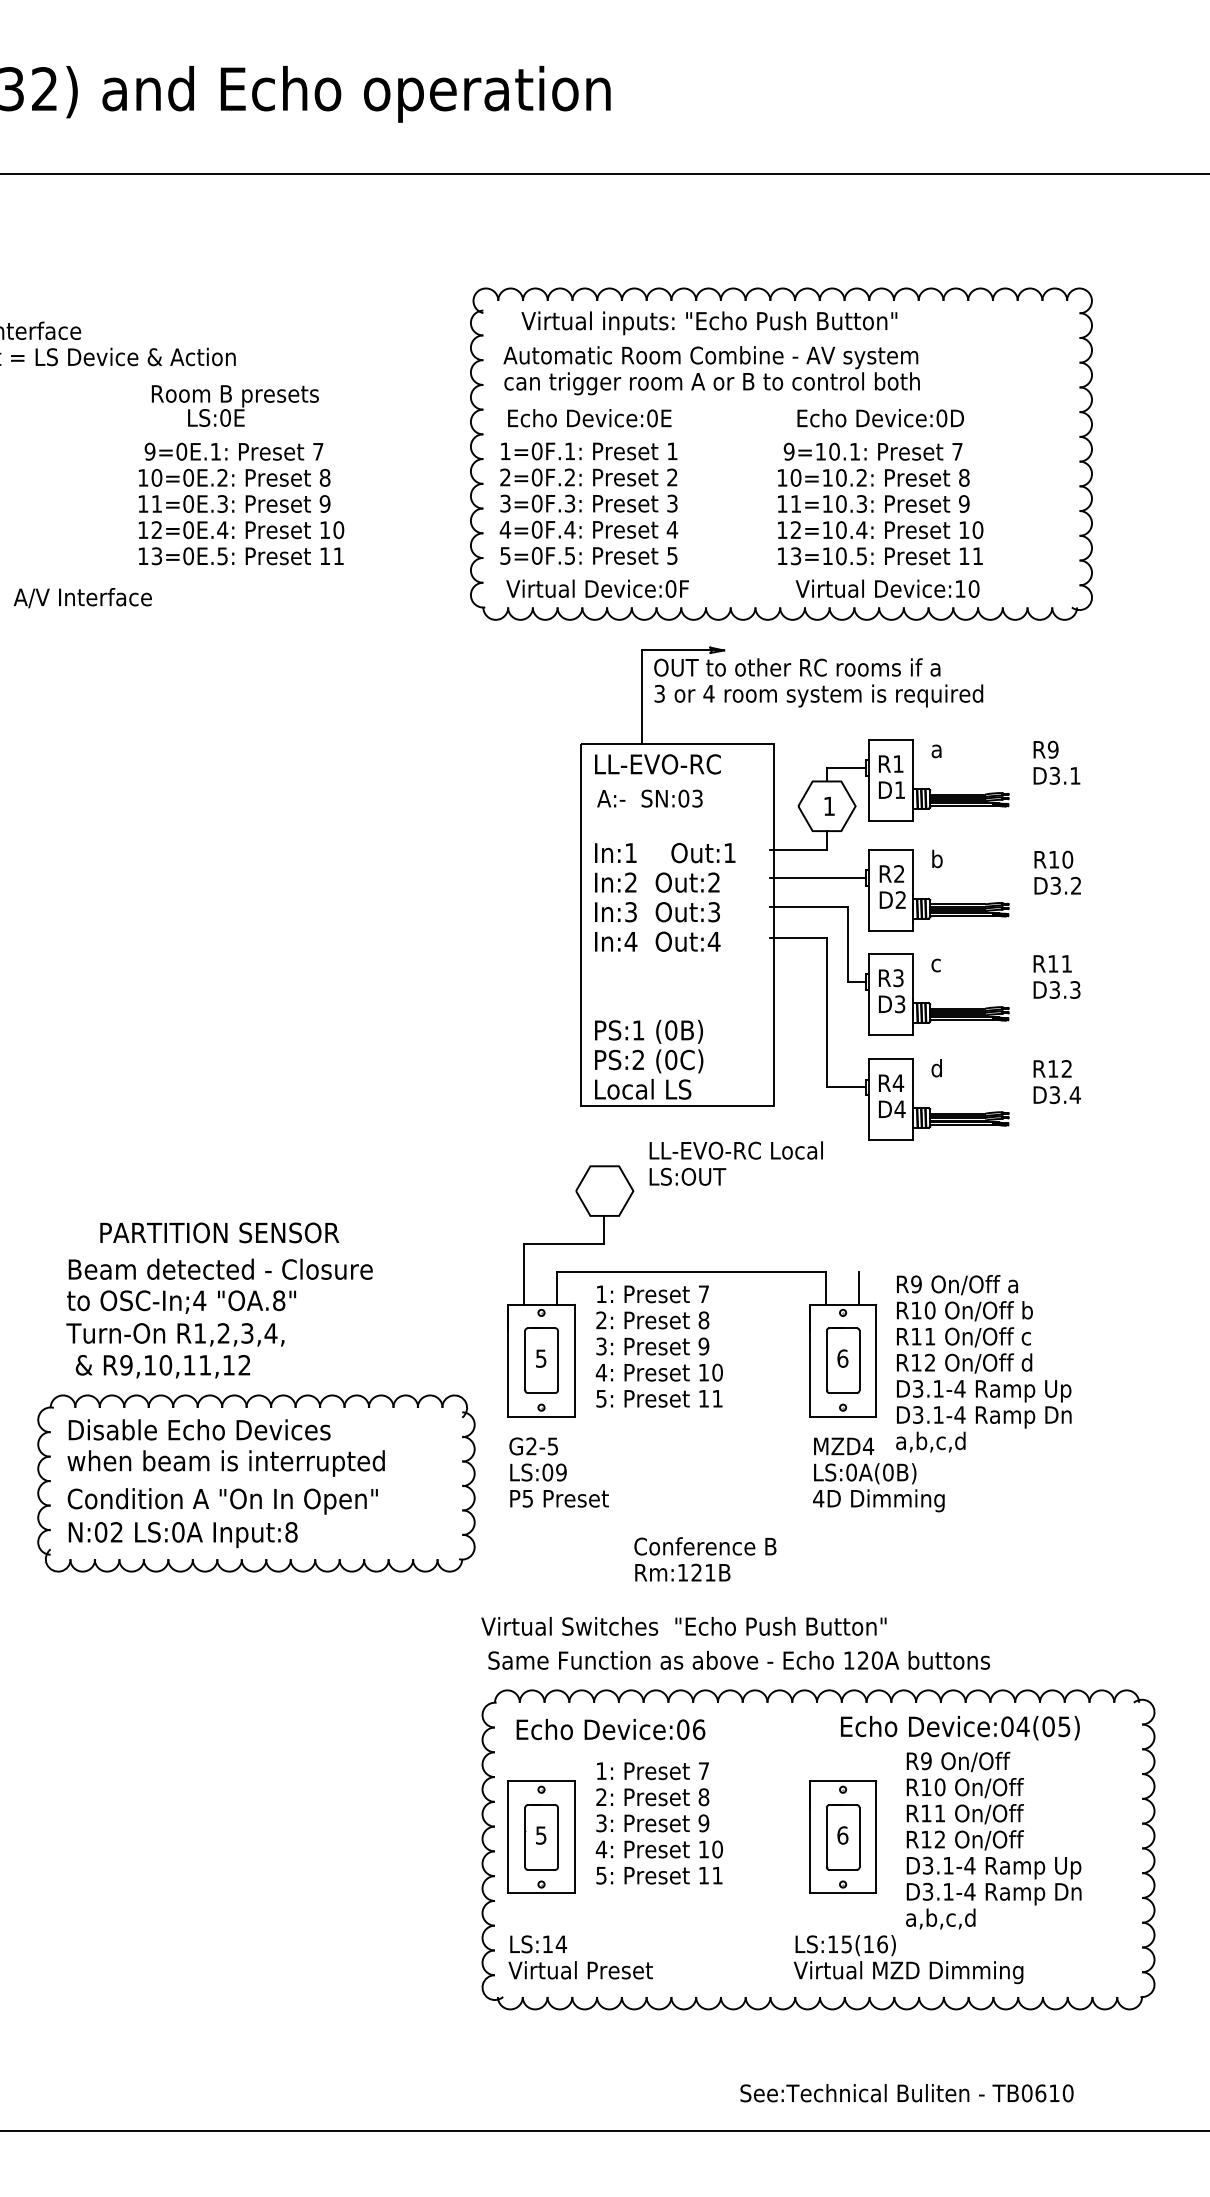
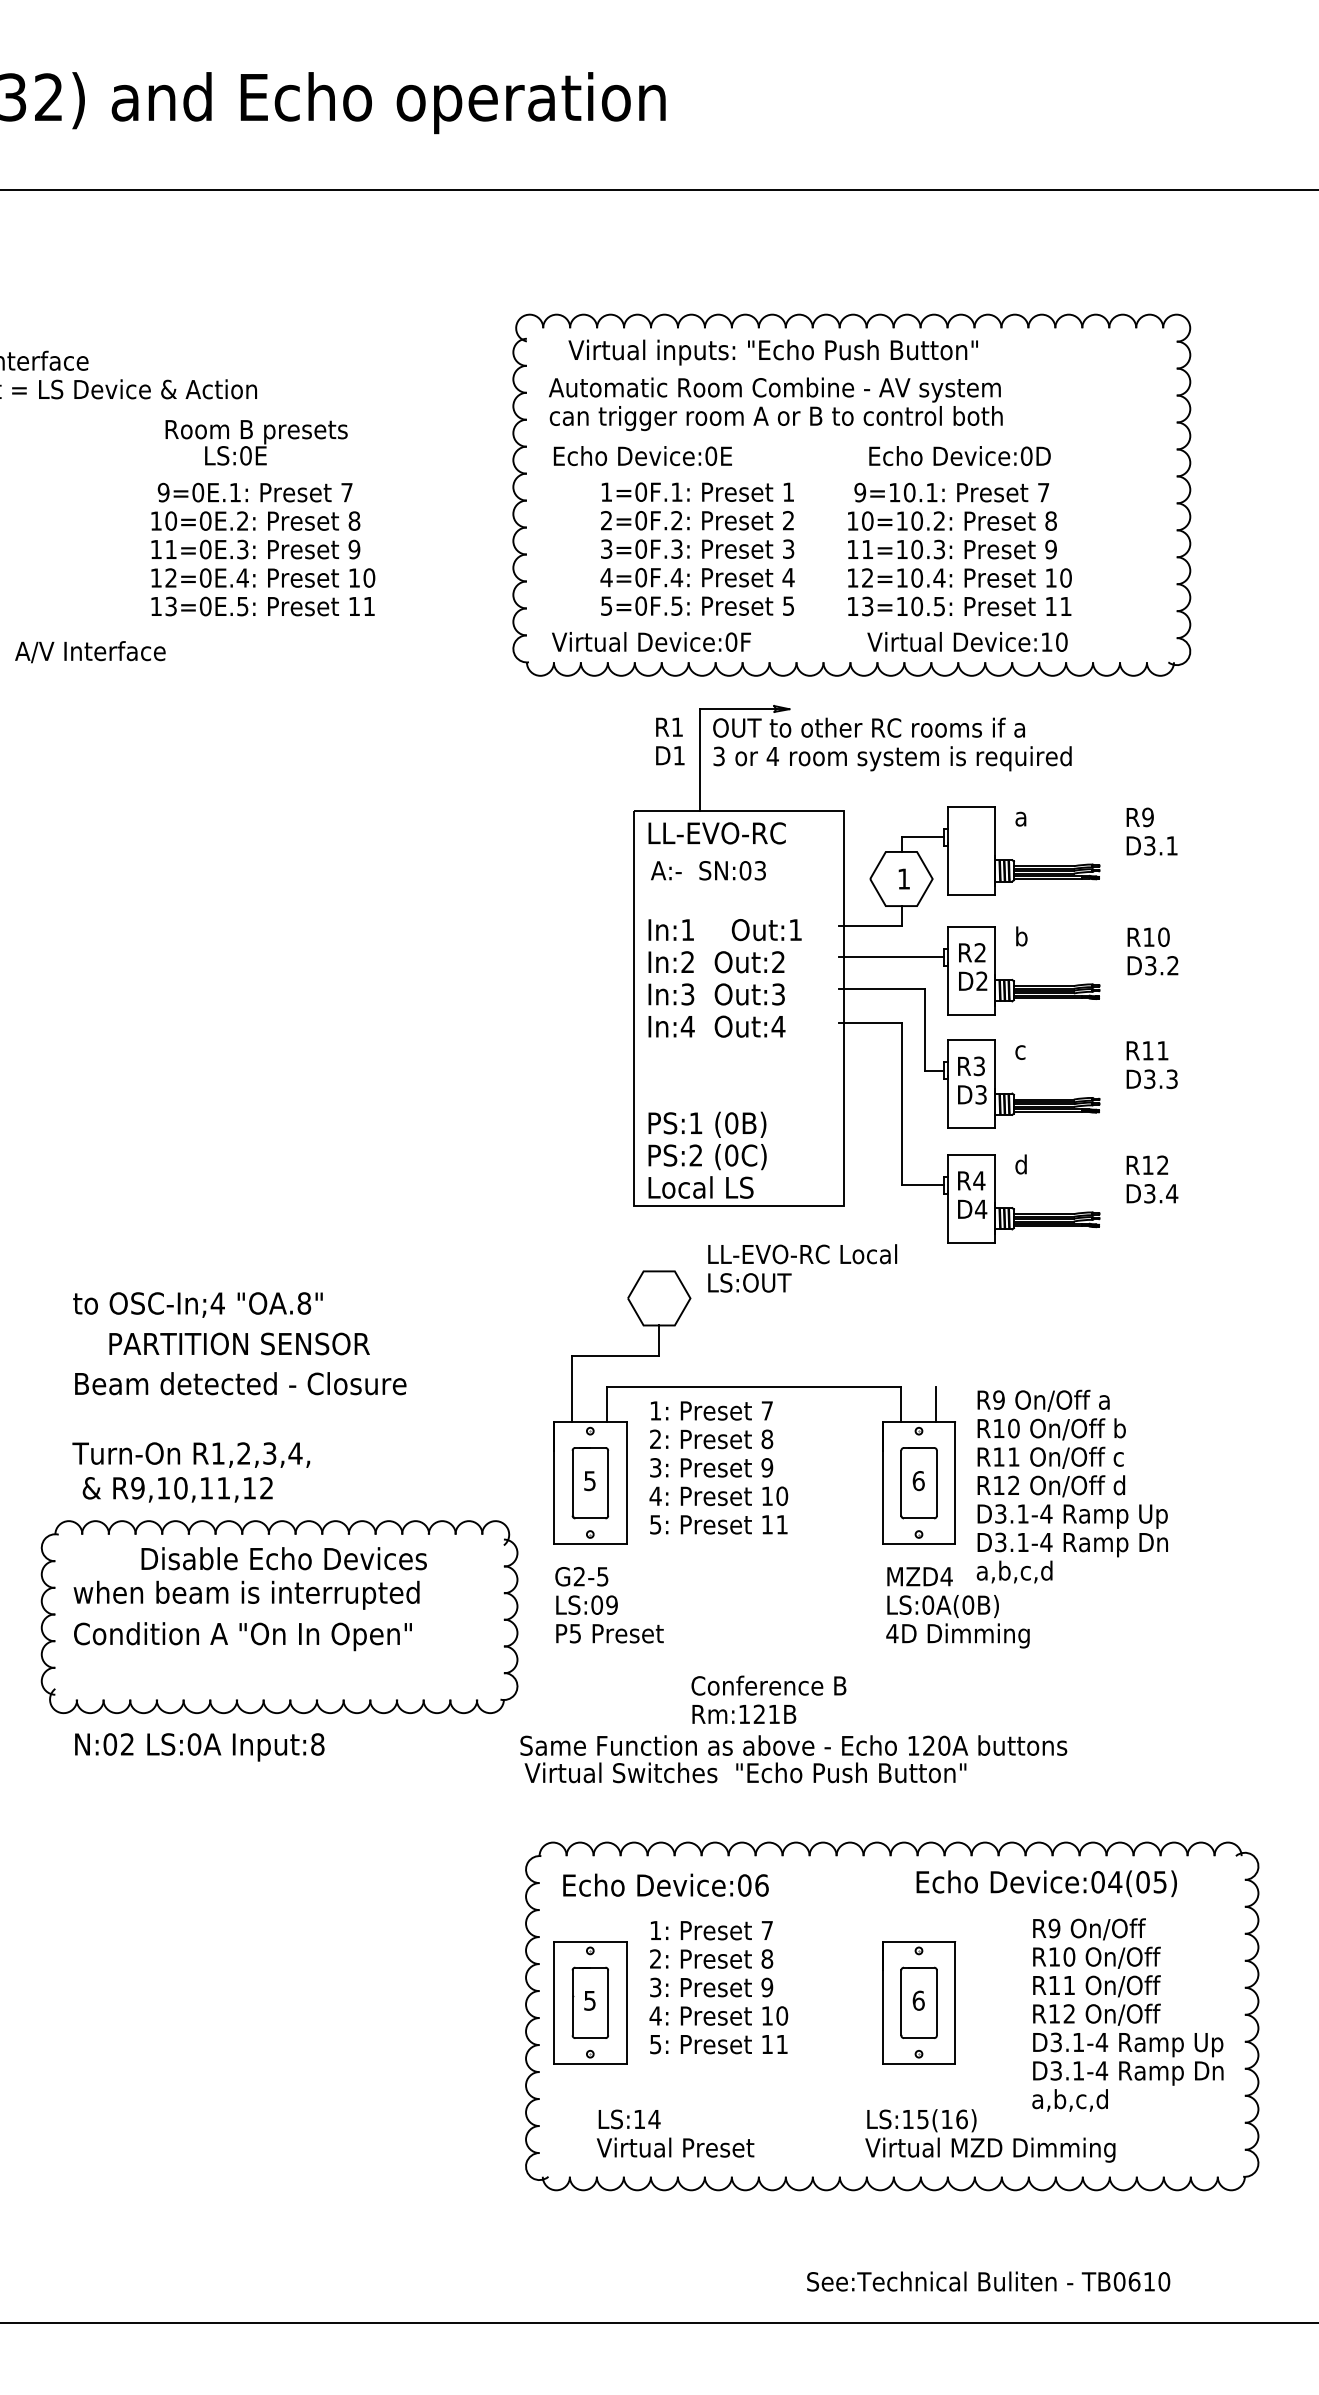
text: (588, 503) -> (697, 549), moved
text: (891, 776) -> (669, 740), moved
text: (181, 1301) -> (197, 1304), moved
text: (199, 1429) -> (284, 1558), moved
text: (182, 1535) -> (199, 1747), moved
text: (738, 1659) -> (793, 1744), moved
text: (993, 1840) -> (1127, 2014), moved
text: (580, 1957) -> (675, 2133), moved

